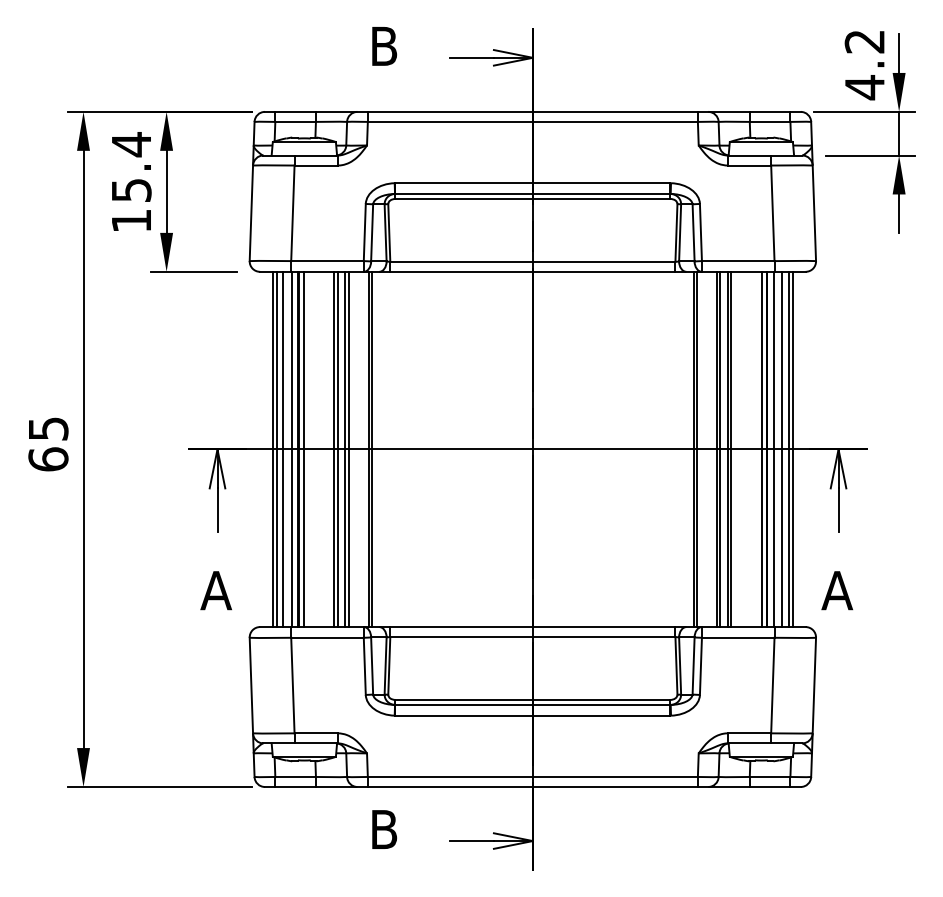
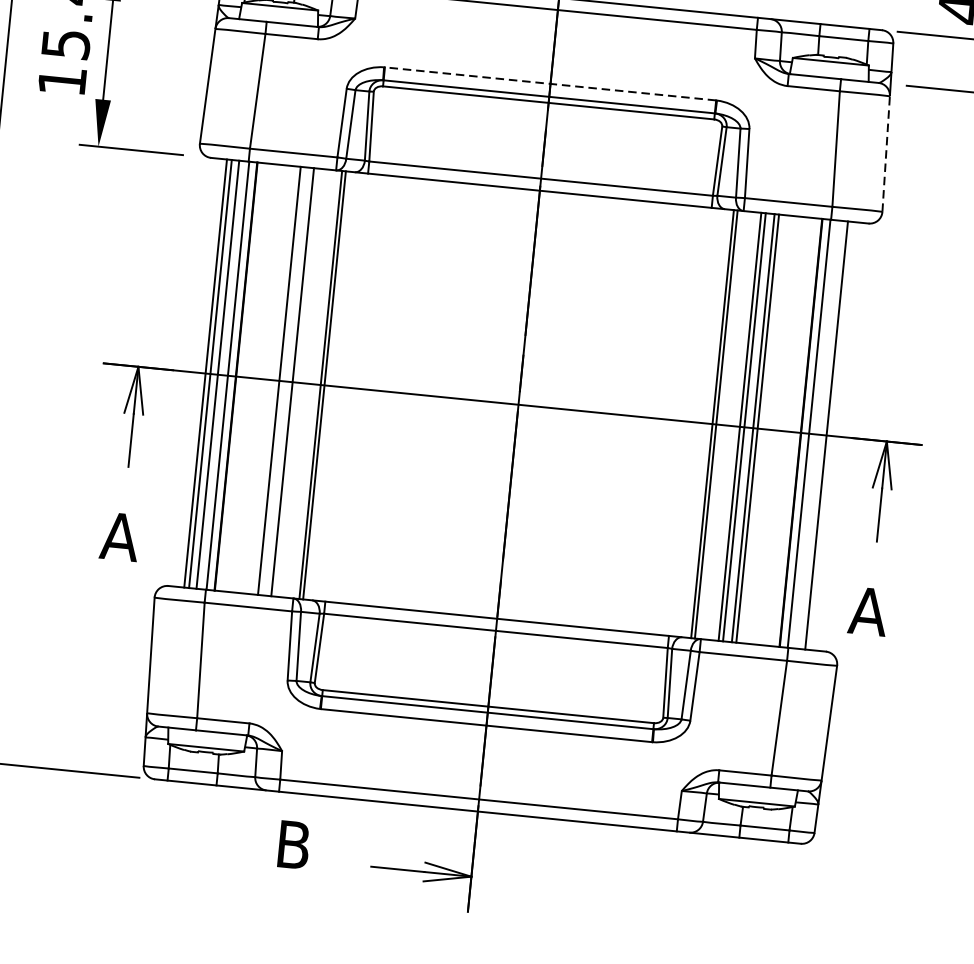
line: (532, 183) -> (550, 84), solid -> dashed
line: (814, 213) -> (886, 154), solid -> dashed
line: (303, 449) -> (242, 377), removed
line: (338, 449) -> (284, 381), removed
line: (349, 449) -> (297, 382), removed
line: (762, 449) -> (795, 432), removed
line: (782, 449) -> (819, 434), removed
line: (792, 449) -> (831, 436), removed

